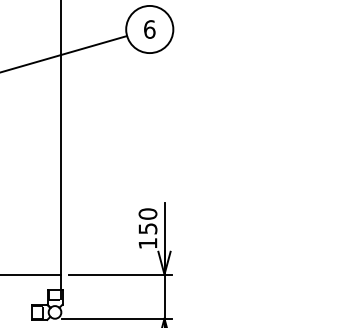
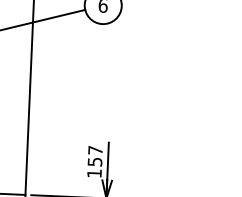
text: (147, 213) -> (95, 149), 150 -> 157

